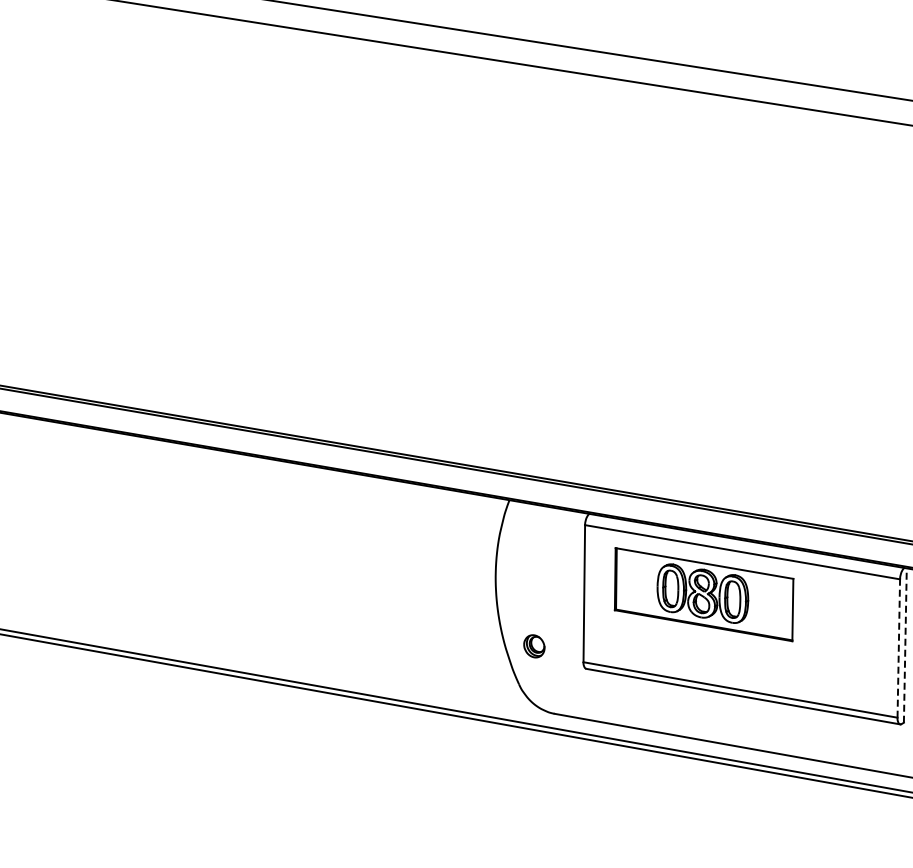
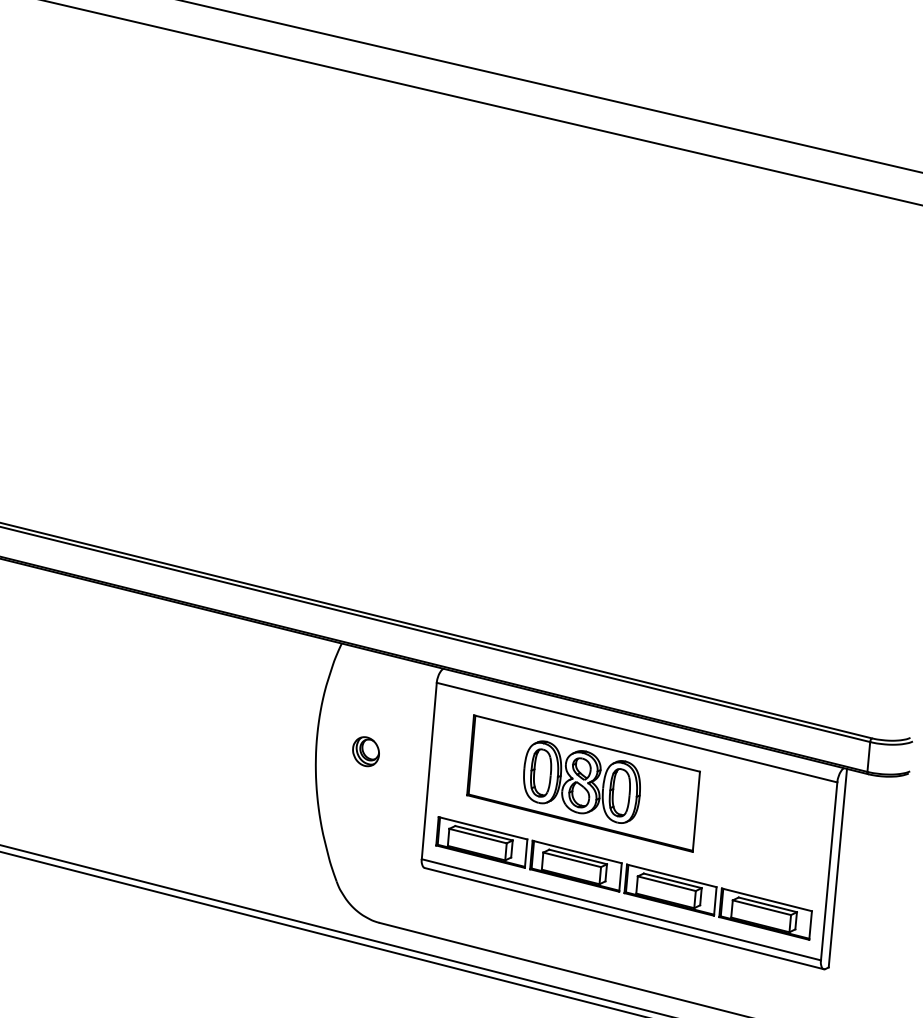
line: (905, 645) -> (838, 868), dashed -> solid
part: (534, 646) -> (366, 751), moved
line: (898, 648) -> (828, 871), dashed -> solid
part: (740, 665) -> (623, 878), added

